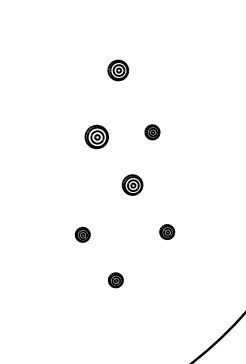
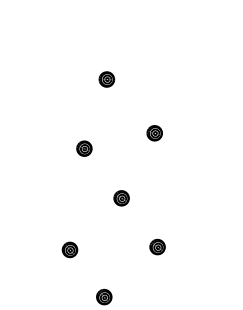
part: (118, 70) -> (107, 79), size x0.71
part: (152, 132) -> (154, 133), moved
part: (96, 137) -> (84, 149), size x0.62
part: (132, 184) -> (121, 197), size x0.71

